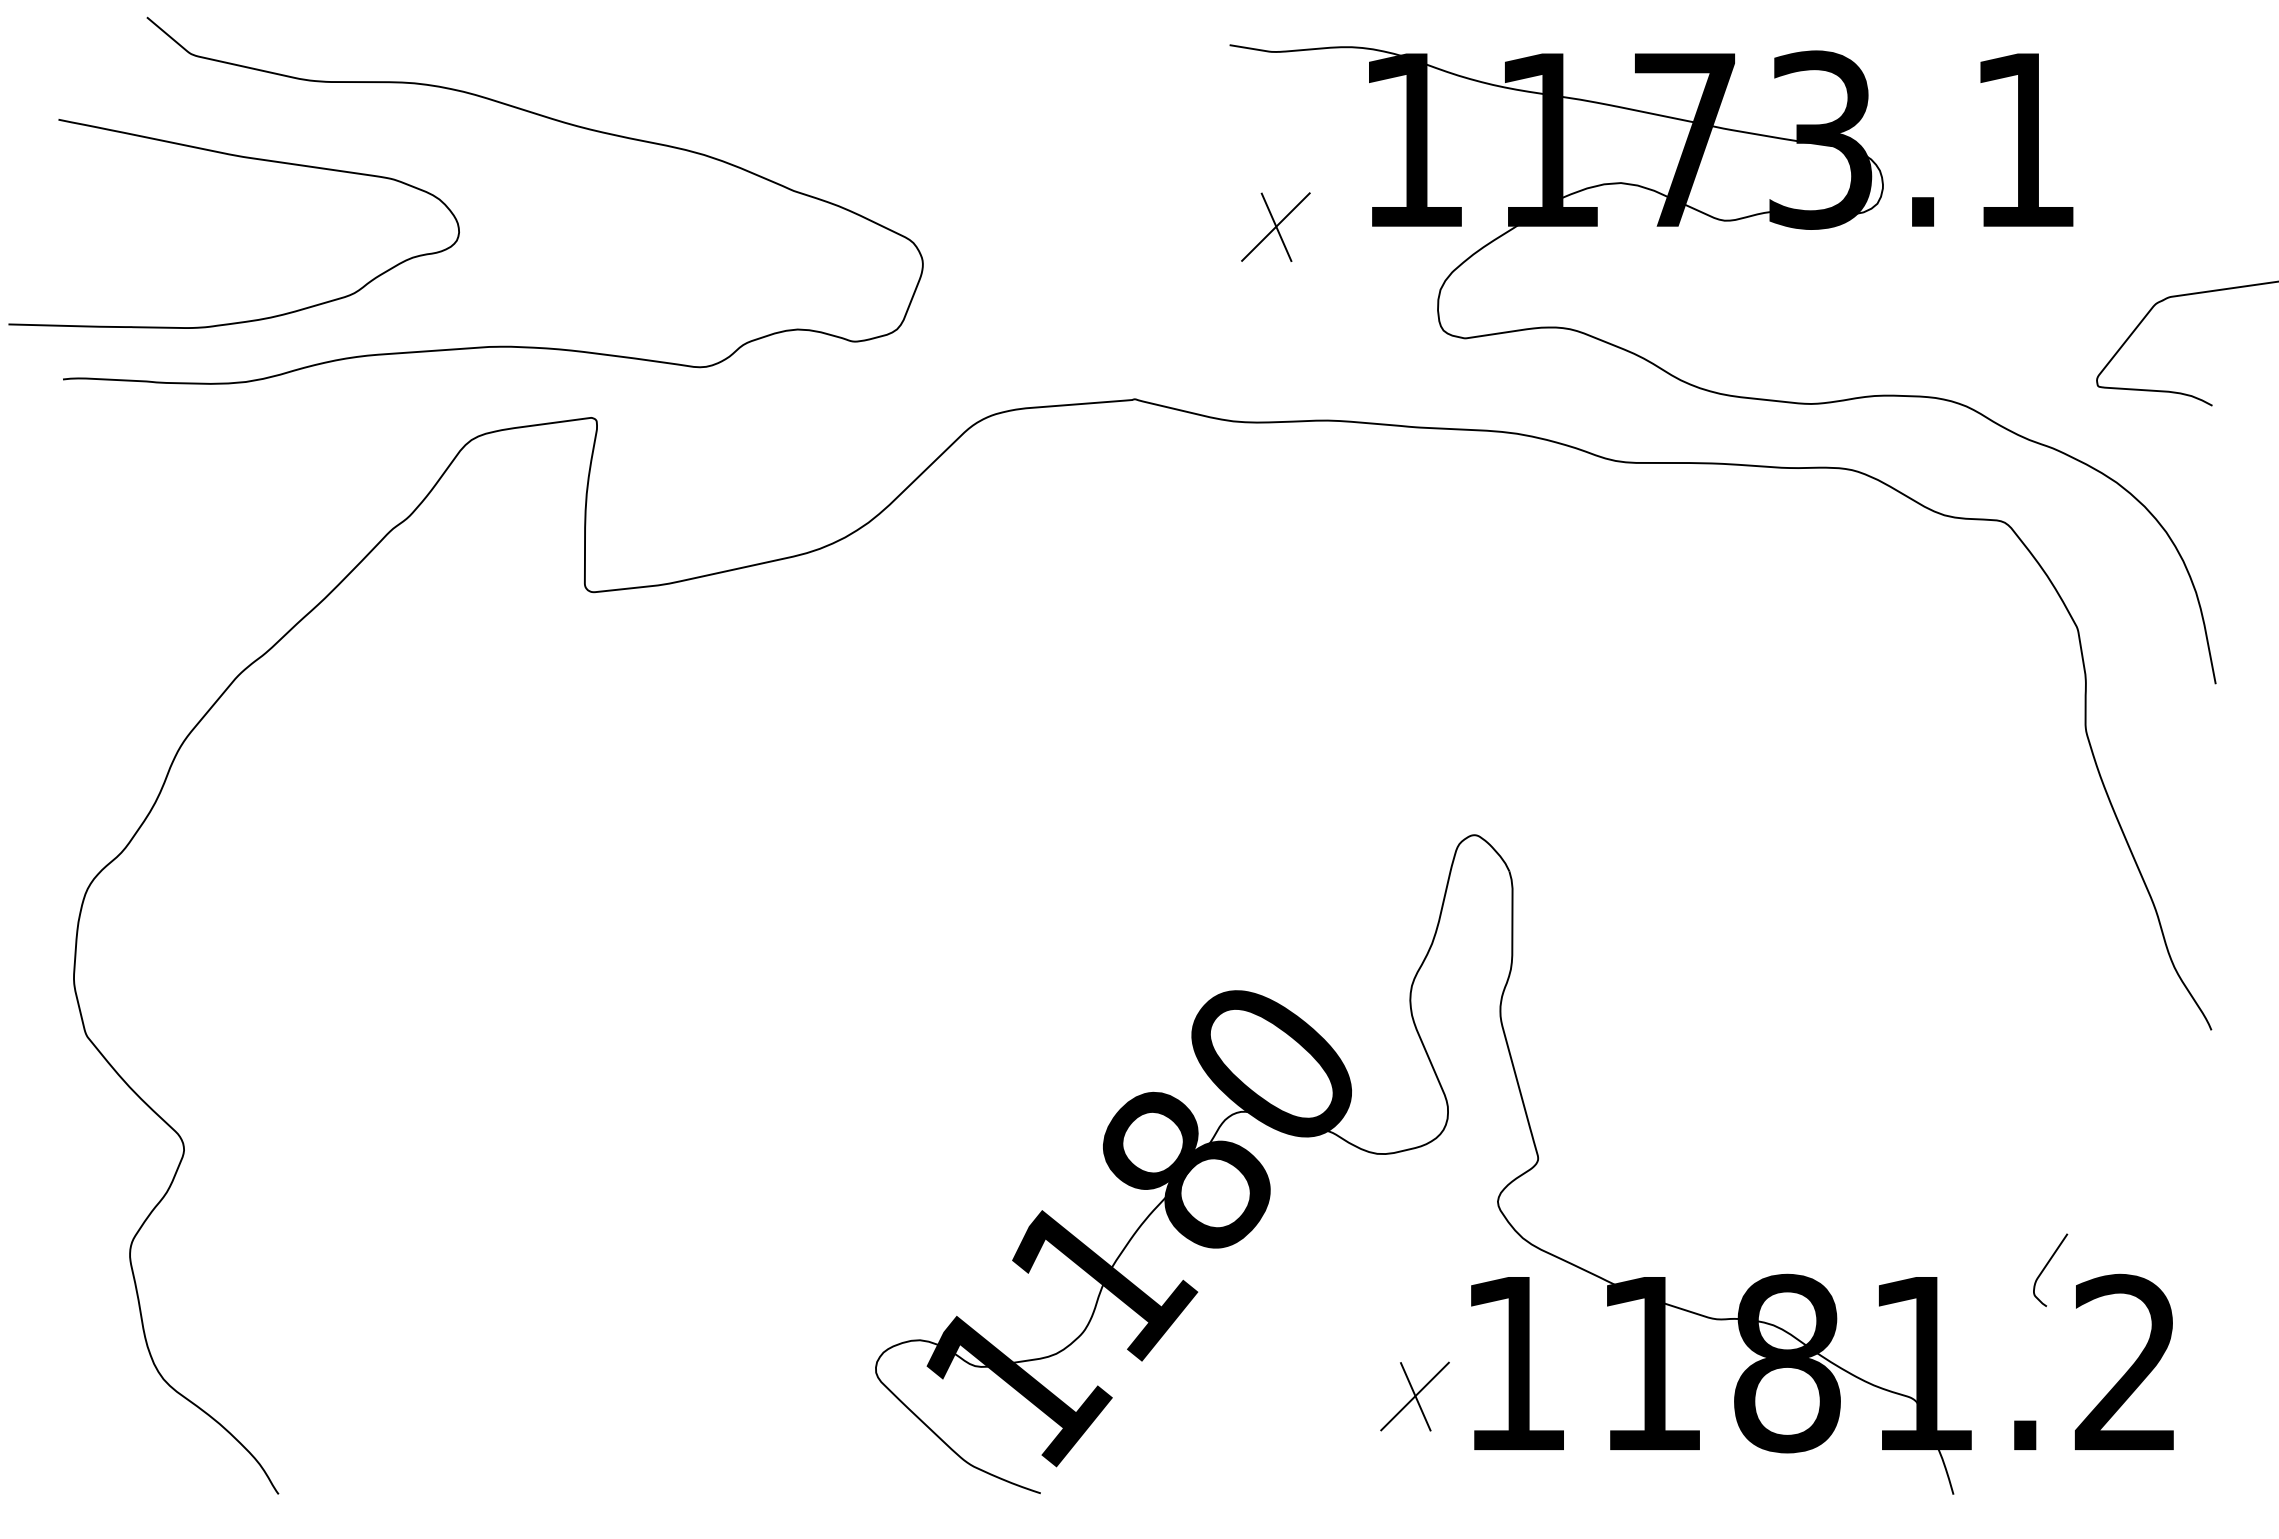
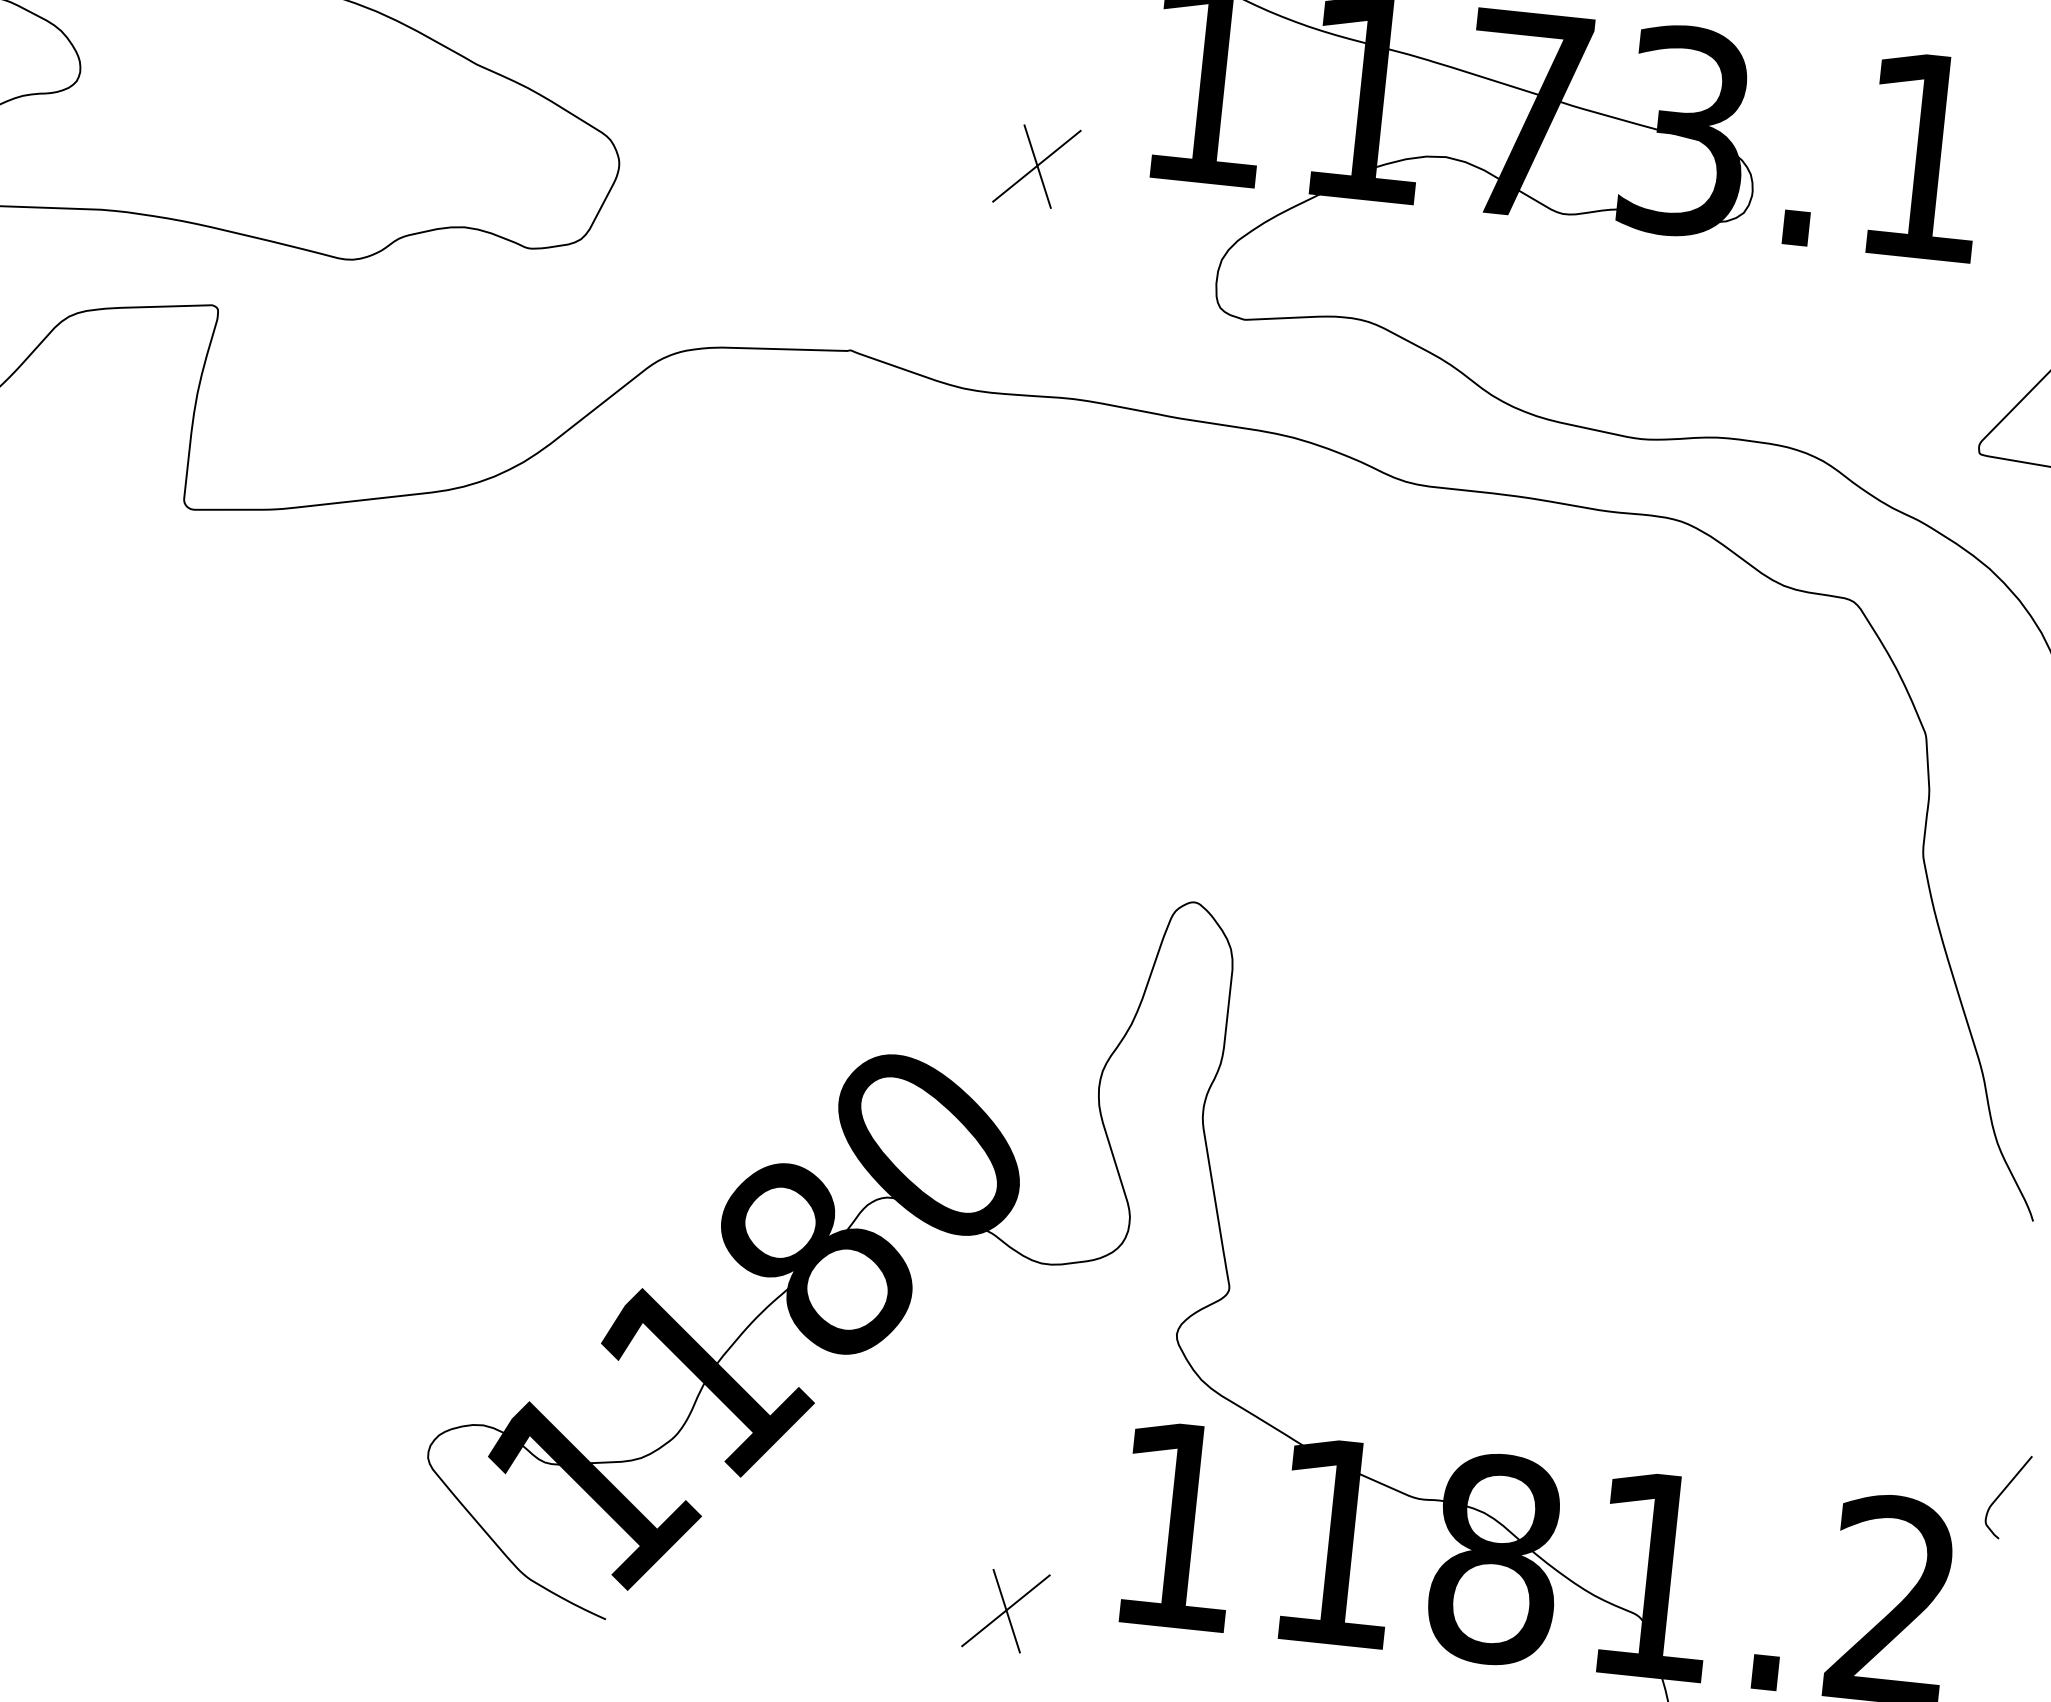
curve: (2046, 1267) -> (2003, 1493), moved
part: (1414, 1396) -> (1005, 1610), moved

